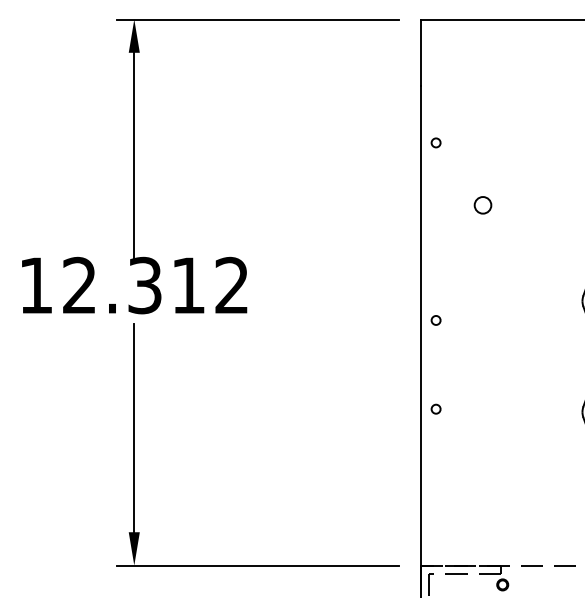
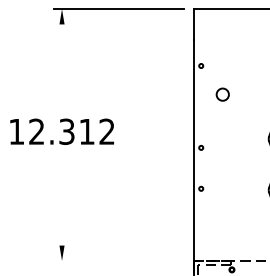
line: (135, 156) -> (62, 72), removed
circle: (482, 204) -> (222, 94), size x1.6
line: (135, 428) -> (62, 197), removed
line: (256, 564) -> (118, 260), removed

